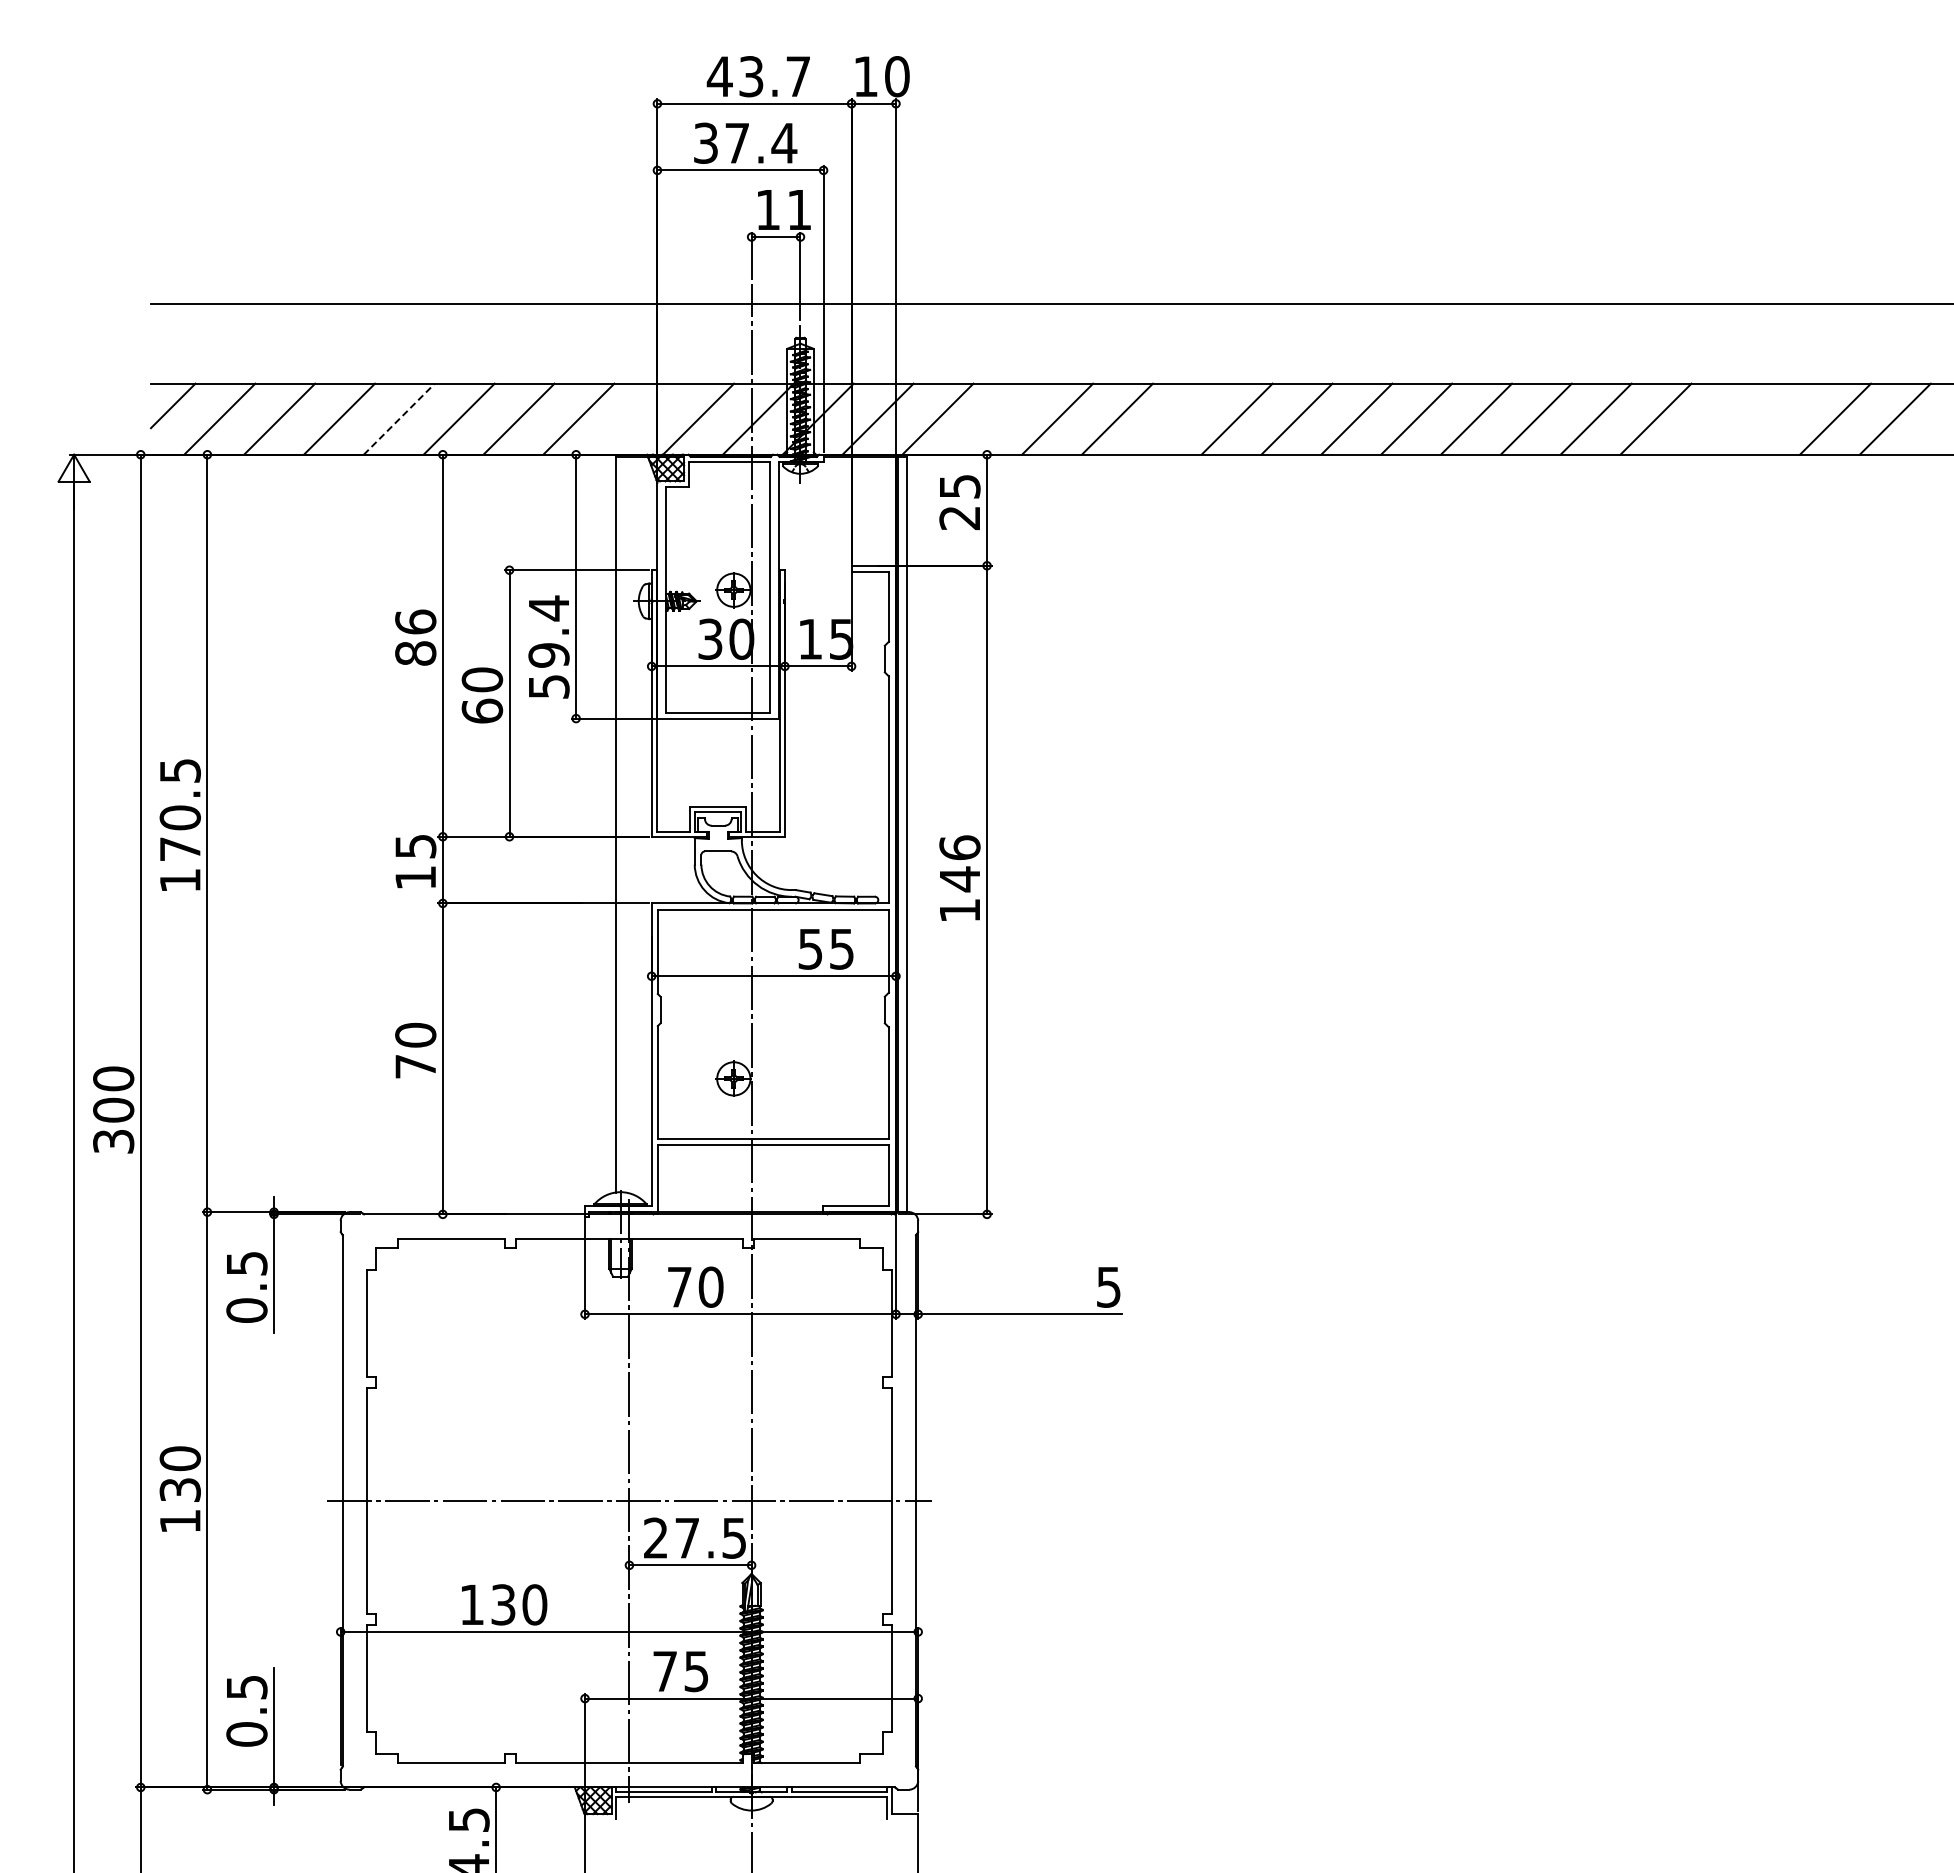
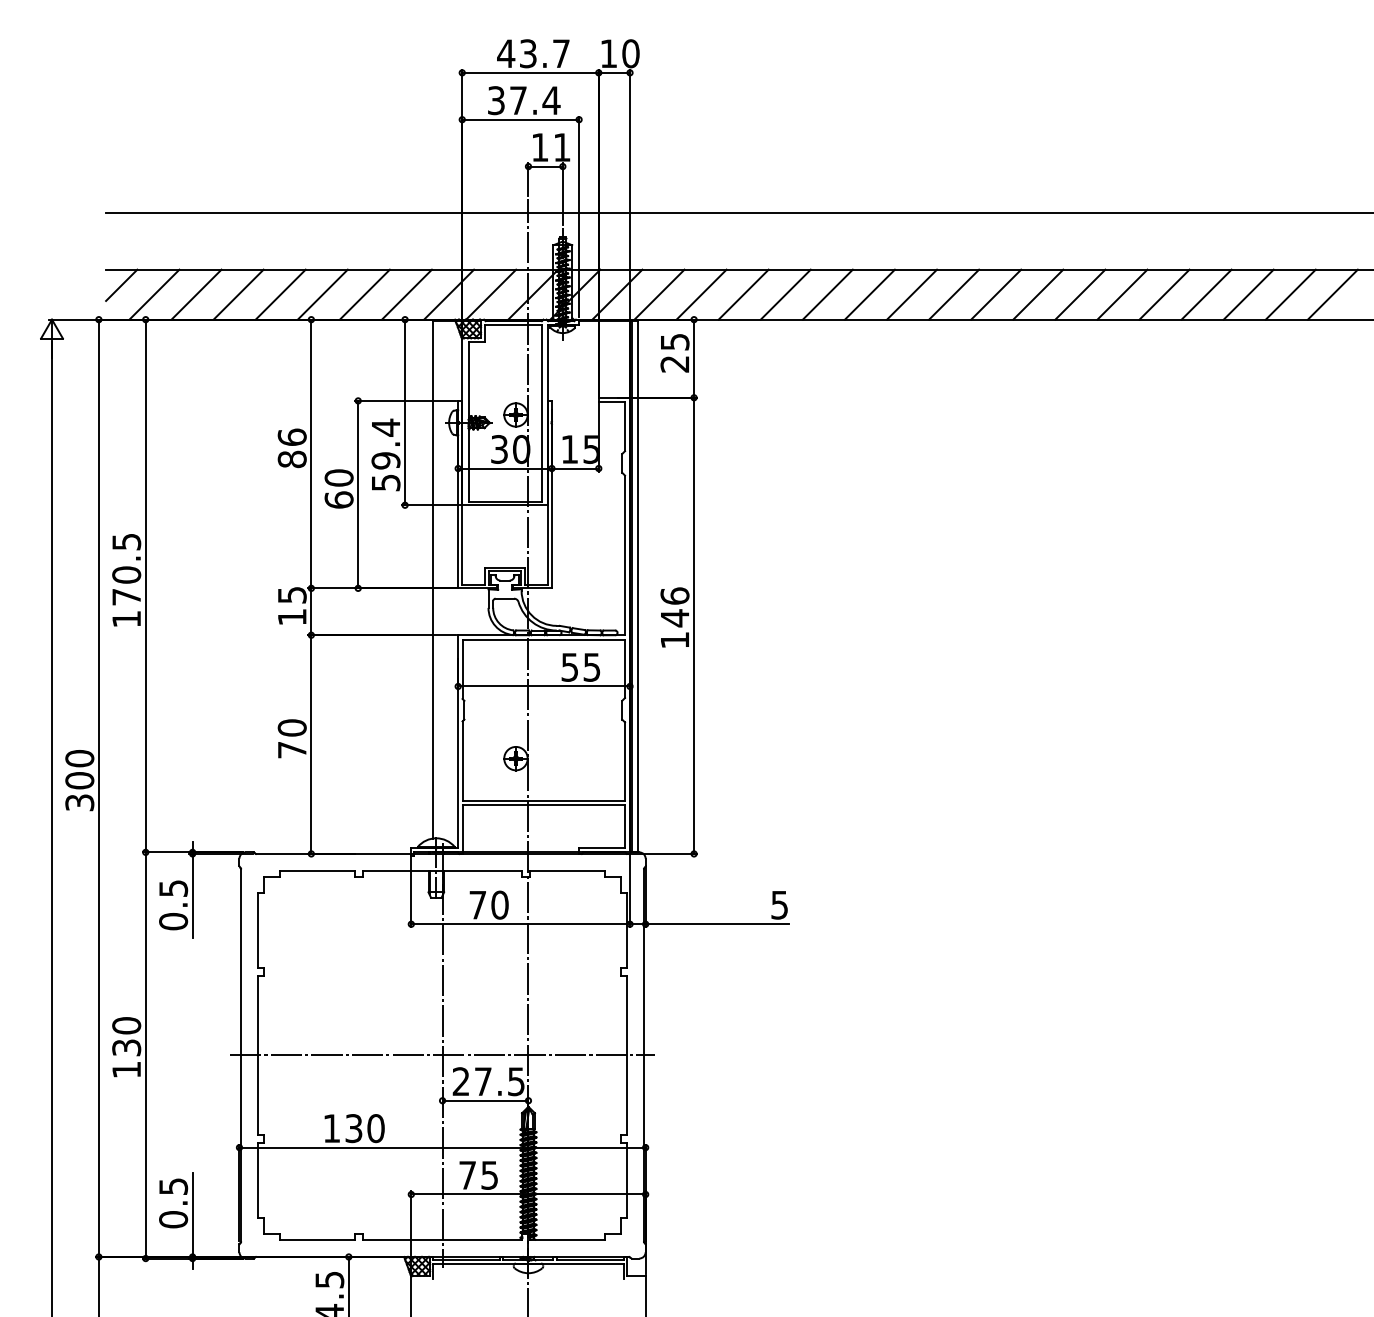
line: (399, 418) -> (280, 294), dashed -> solid
line: (638, 418) -> (448, 294), added
line: (997, 418) -> (701, 294), added
line: (1176, 418) -> (827, 294), added
line: (1715, 418) -> (1206, 294), added
line: (1775, 418) -> (1248, 294), added

